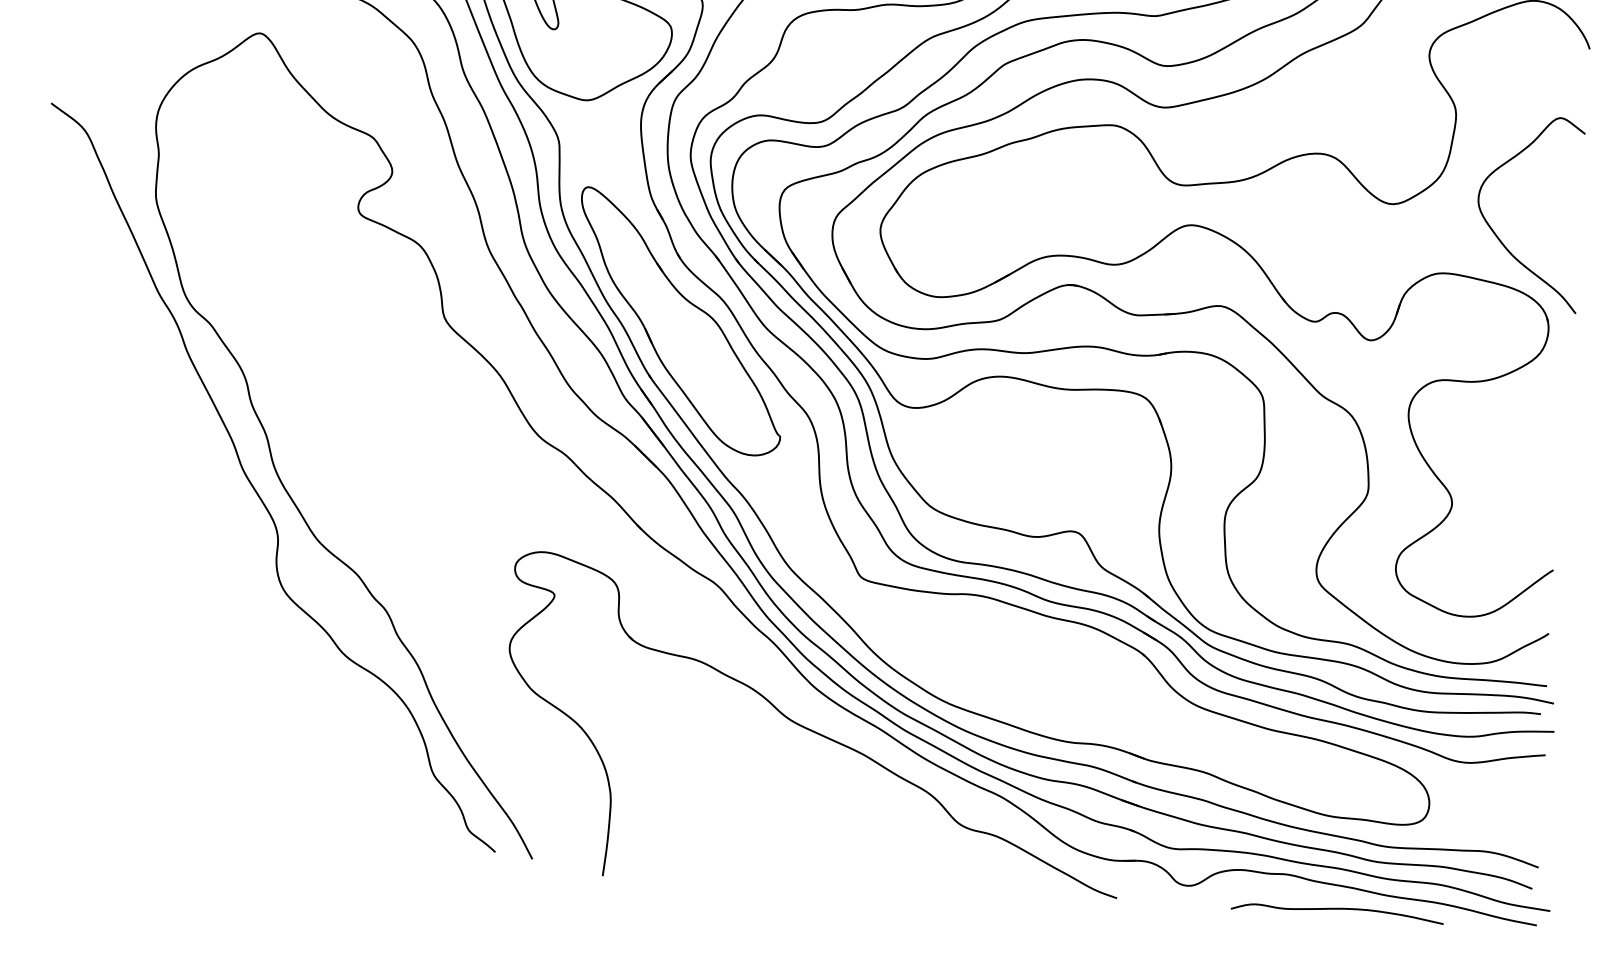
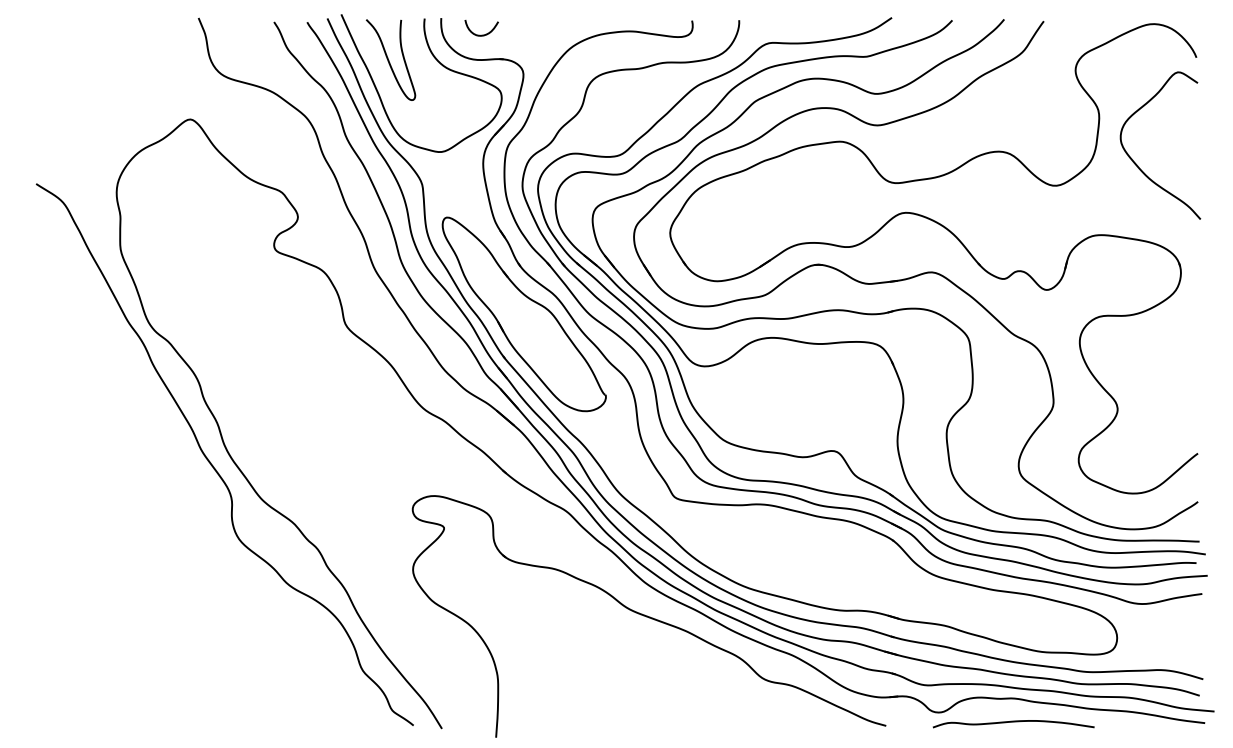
curve: (1499, 236) -> (1138, 165), moved
curve: (1337, 909) -> (1013, 722), moved

